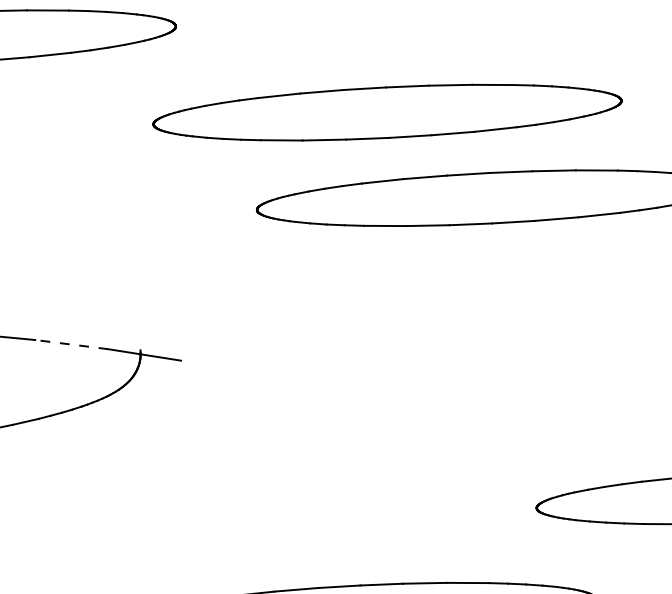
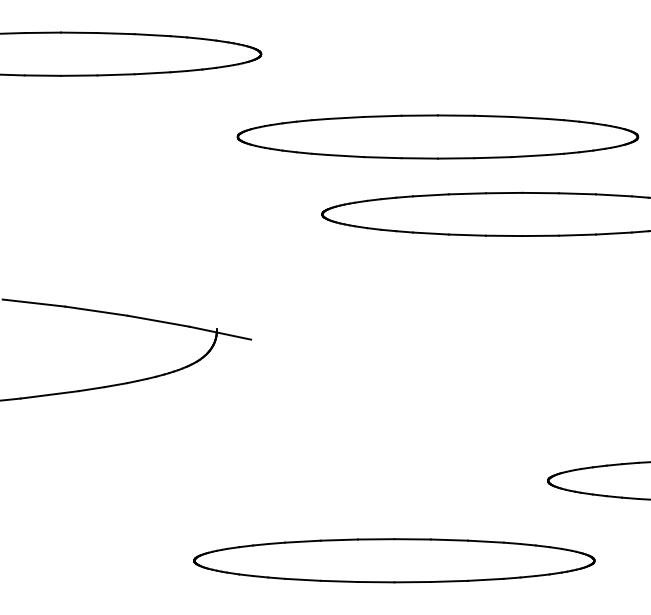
line: (71, 344) -> (158, 321), dashed -> solid

